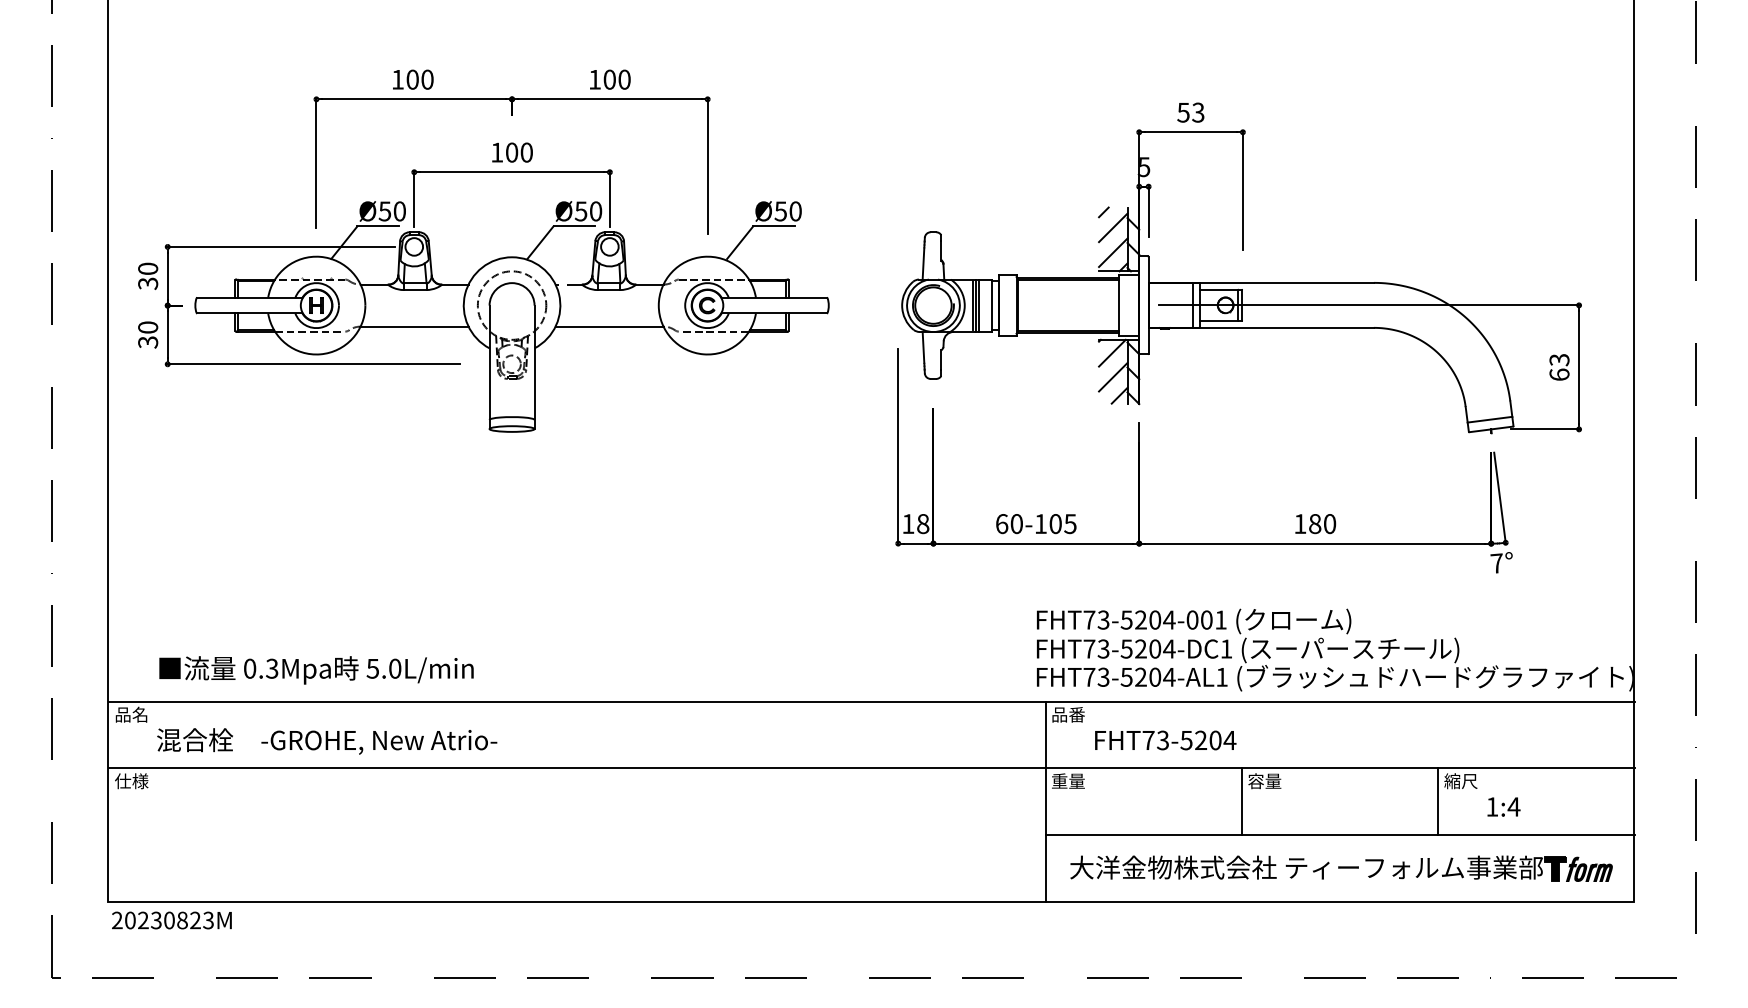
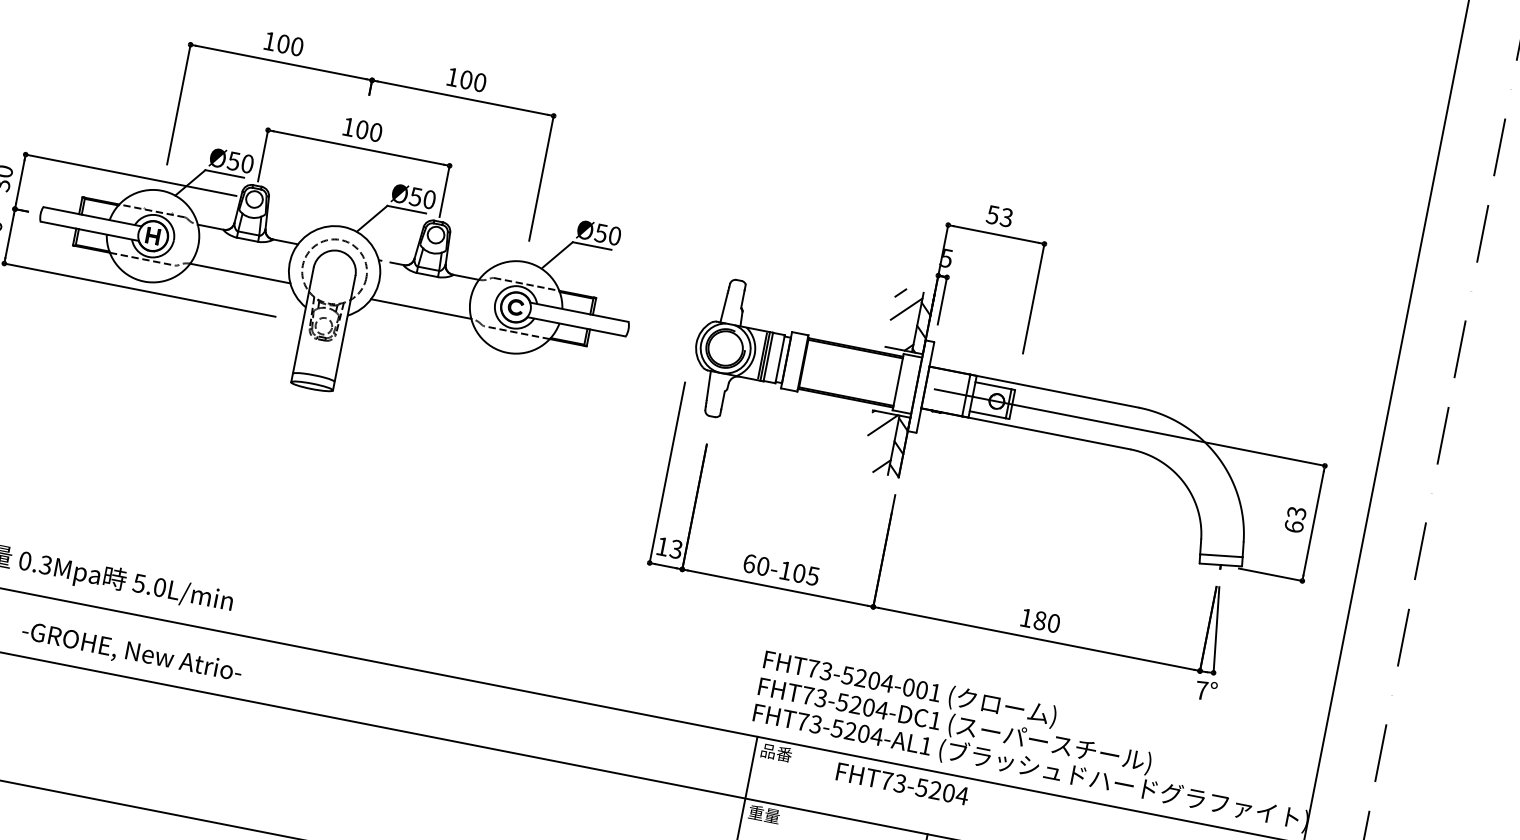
line: (1113, 252) -> (902, 332), removed
line: (1113, 377) -> (879, 448), removed
text: (922, 523) -> (675, 548), 18 -> 13
text: (1165, 740) -> (902, 784), moved

